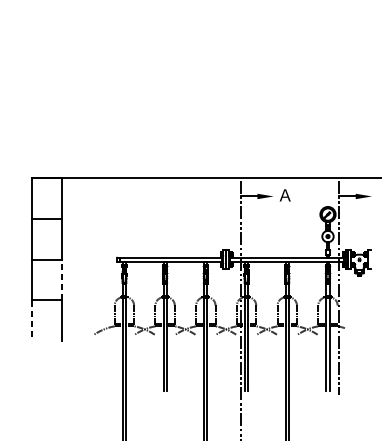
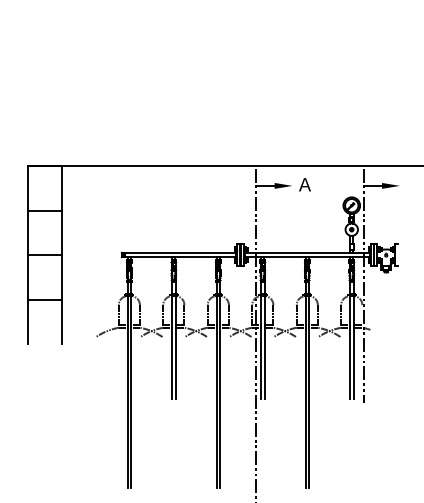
line: (62, 279) -> (61, 276), dashed -> solid
line: (32, 321) -> (28, 322), dashed -> solid

